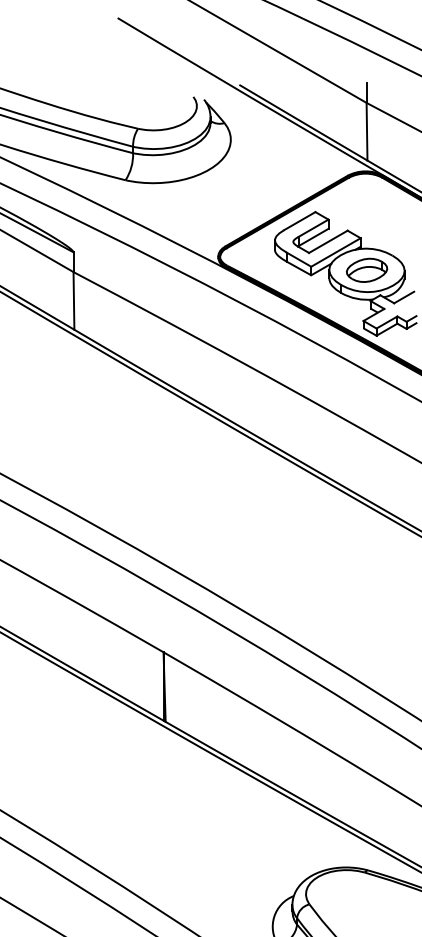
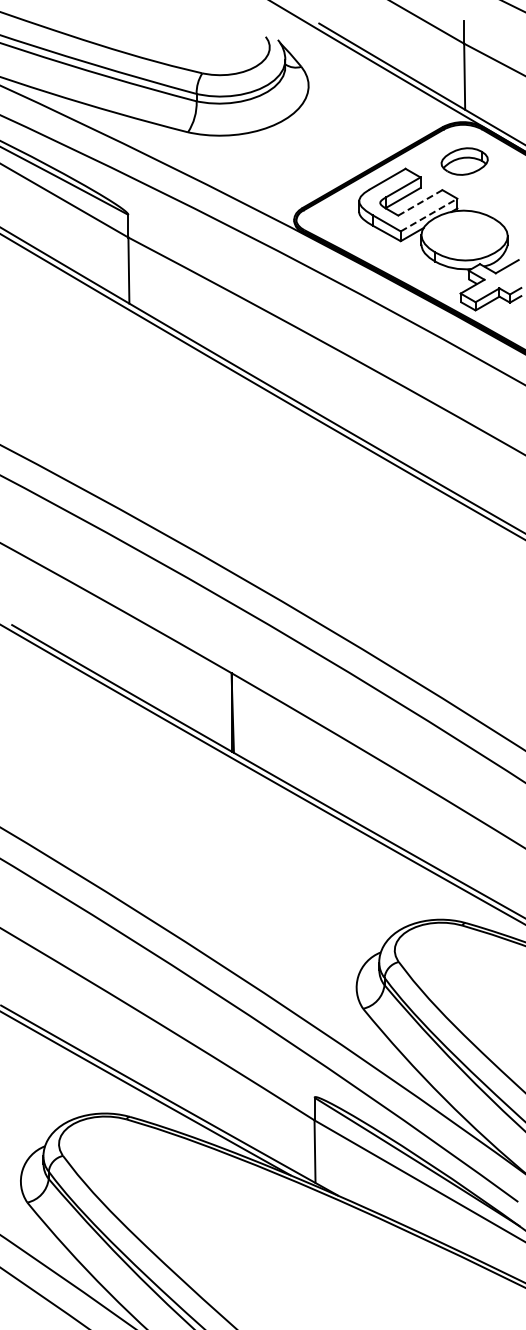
line: (328, 241) -> (420, 202), solid -> dashed
line: (336, 252) -> (429, 215), solid -> dashed
part: (366, 270) -> (464, 161), moved

